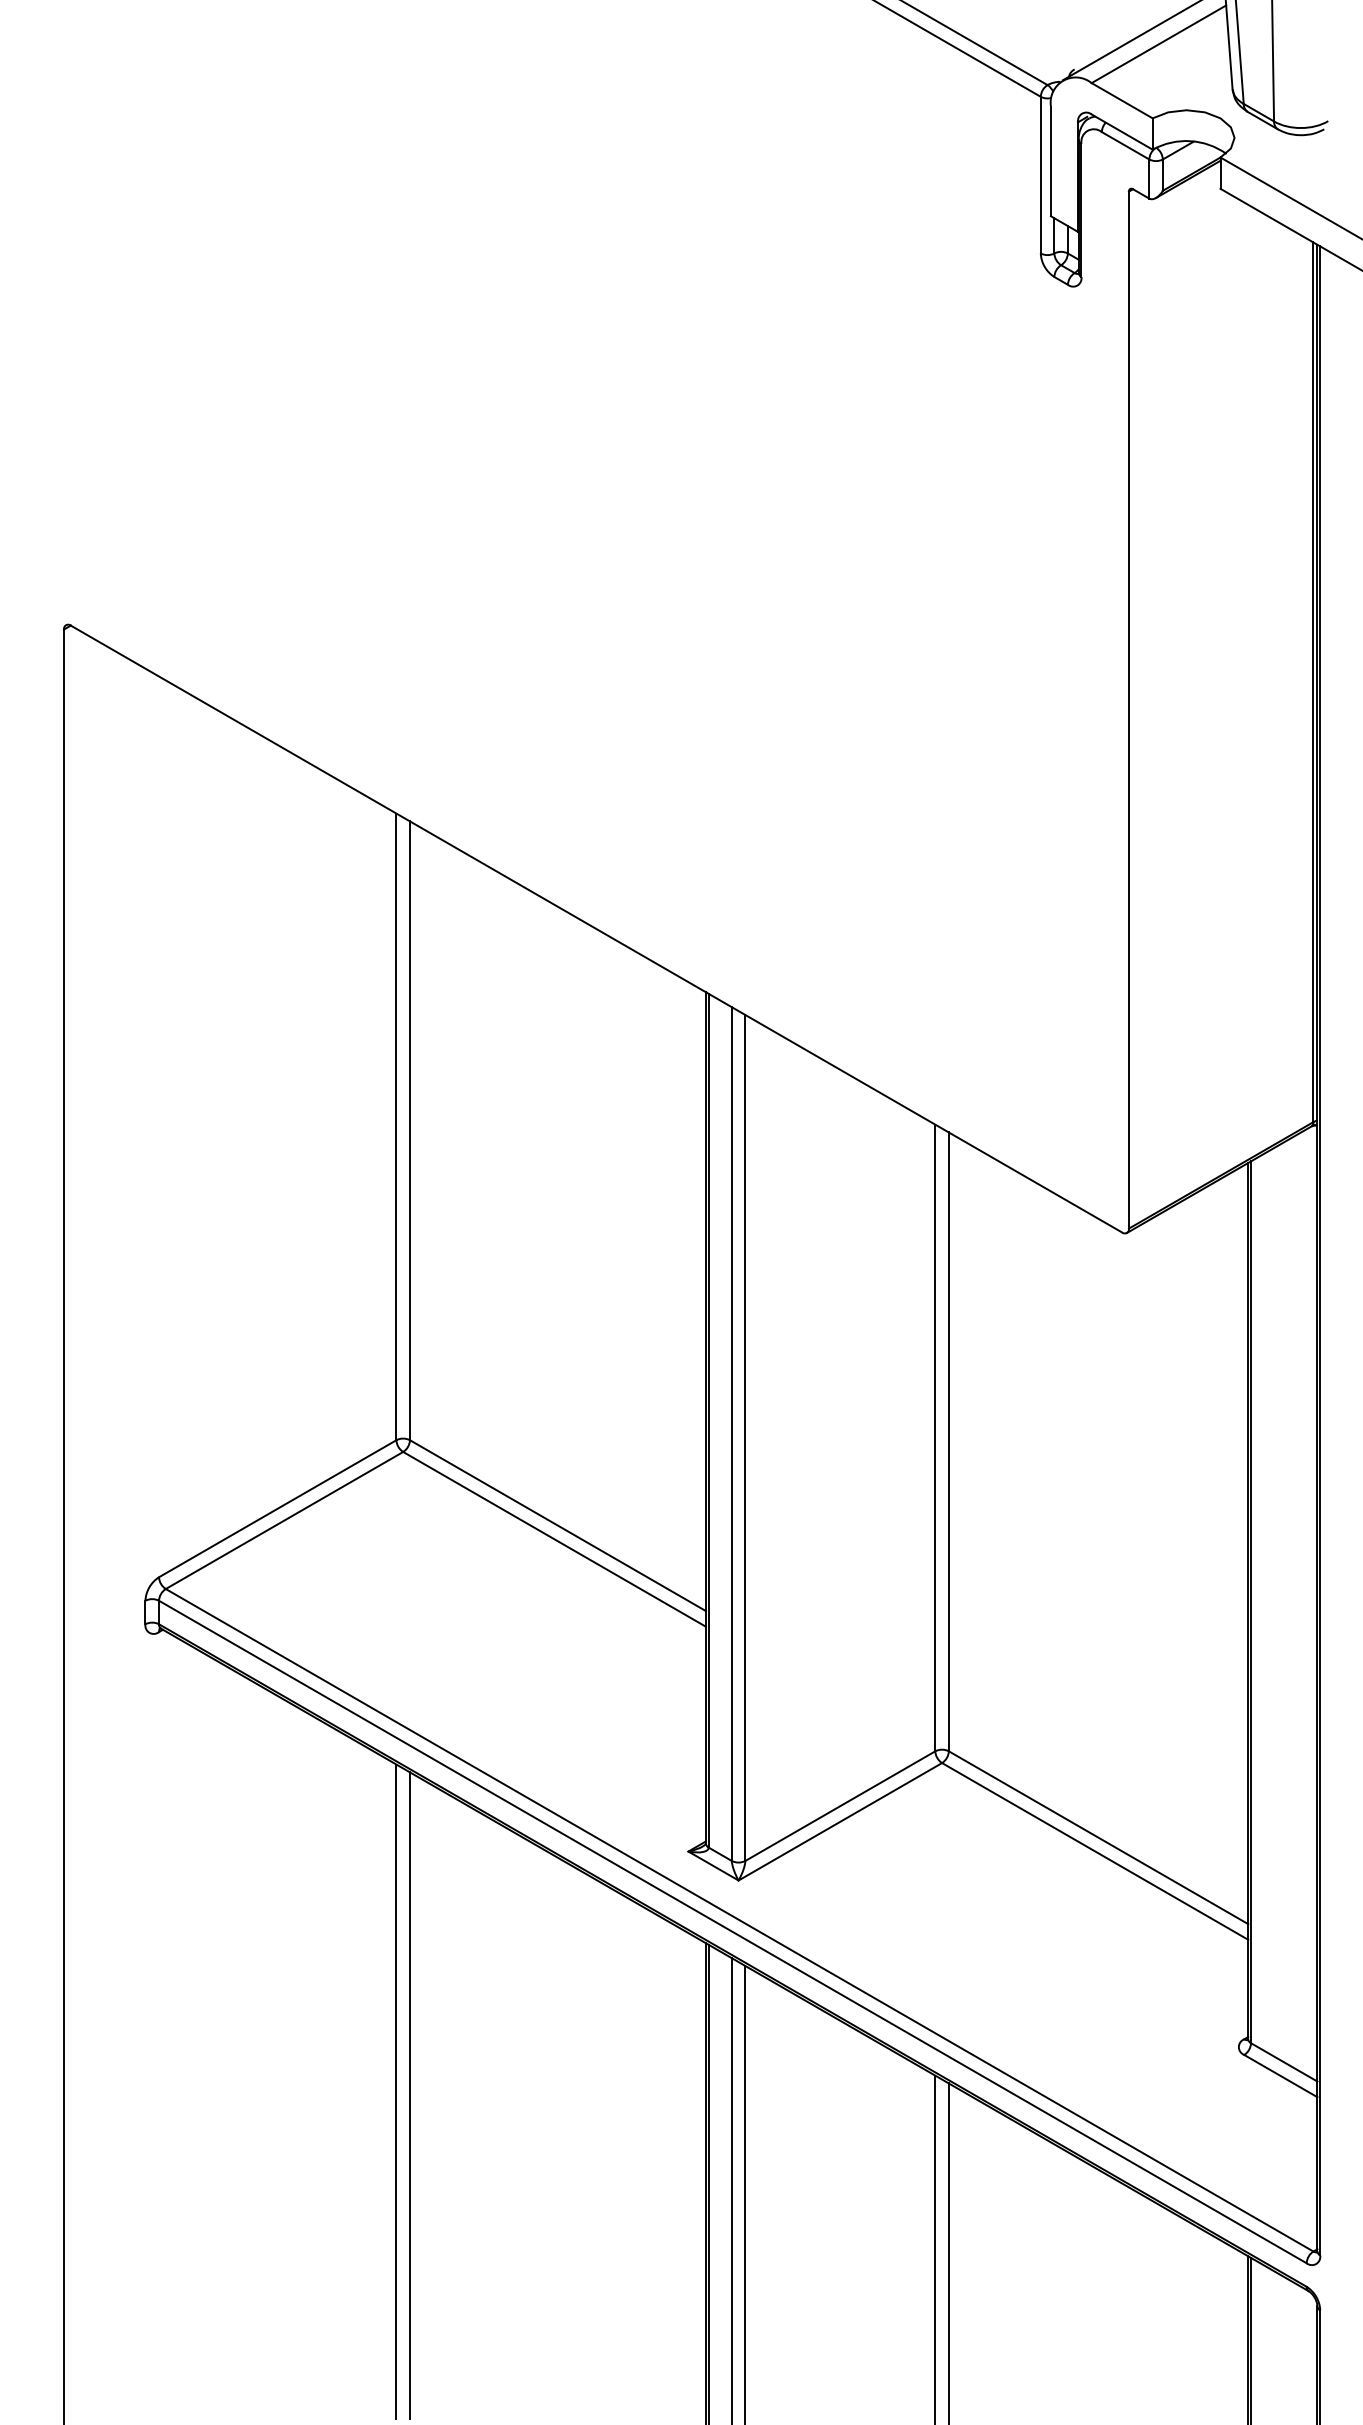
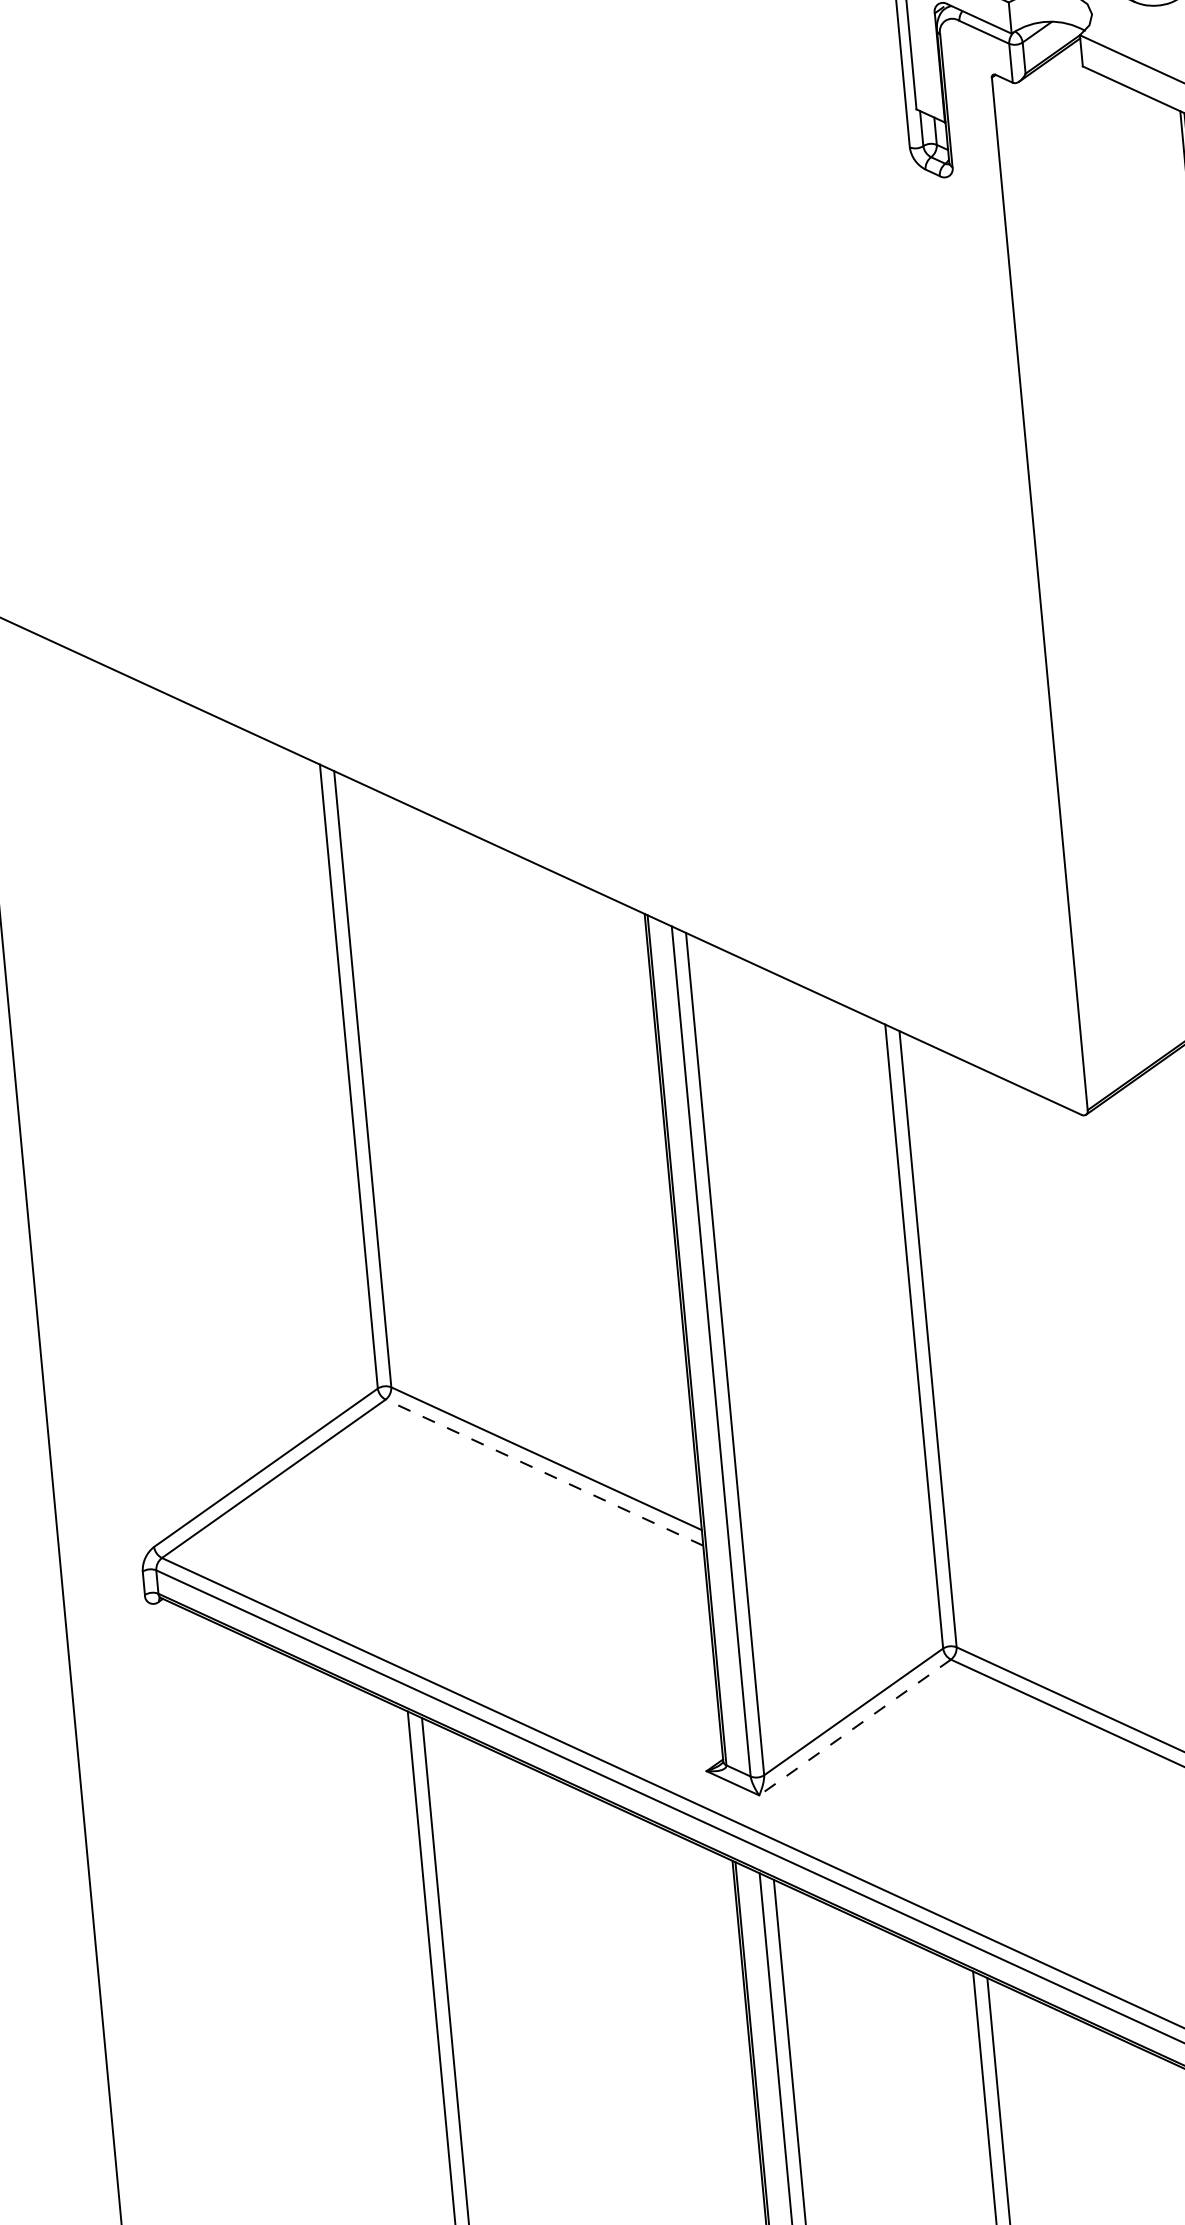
line: (554, 1539) -> (544, 1472), solid -> dashed
line: (839, 1822) -> (854, 1728), solid -> dashed

